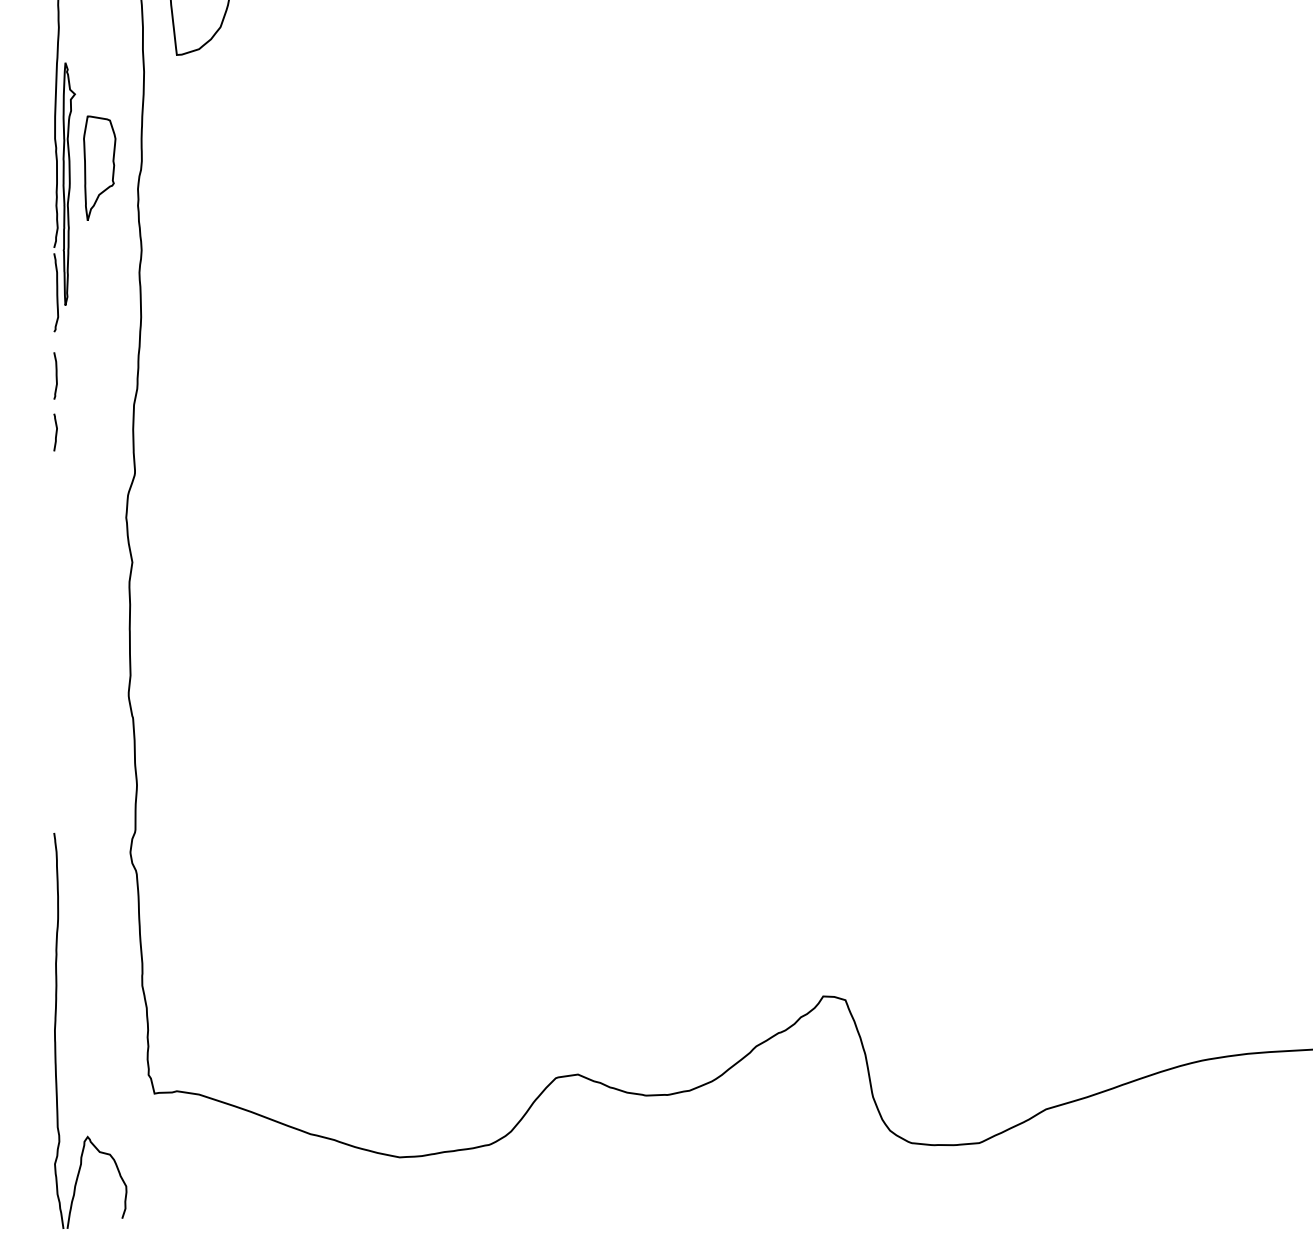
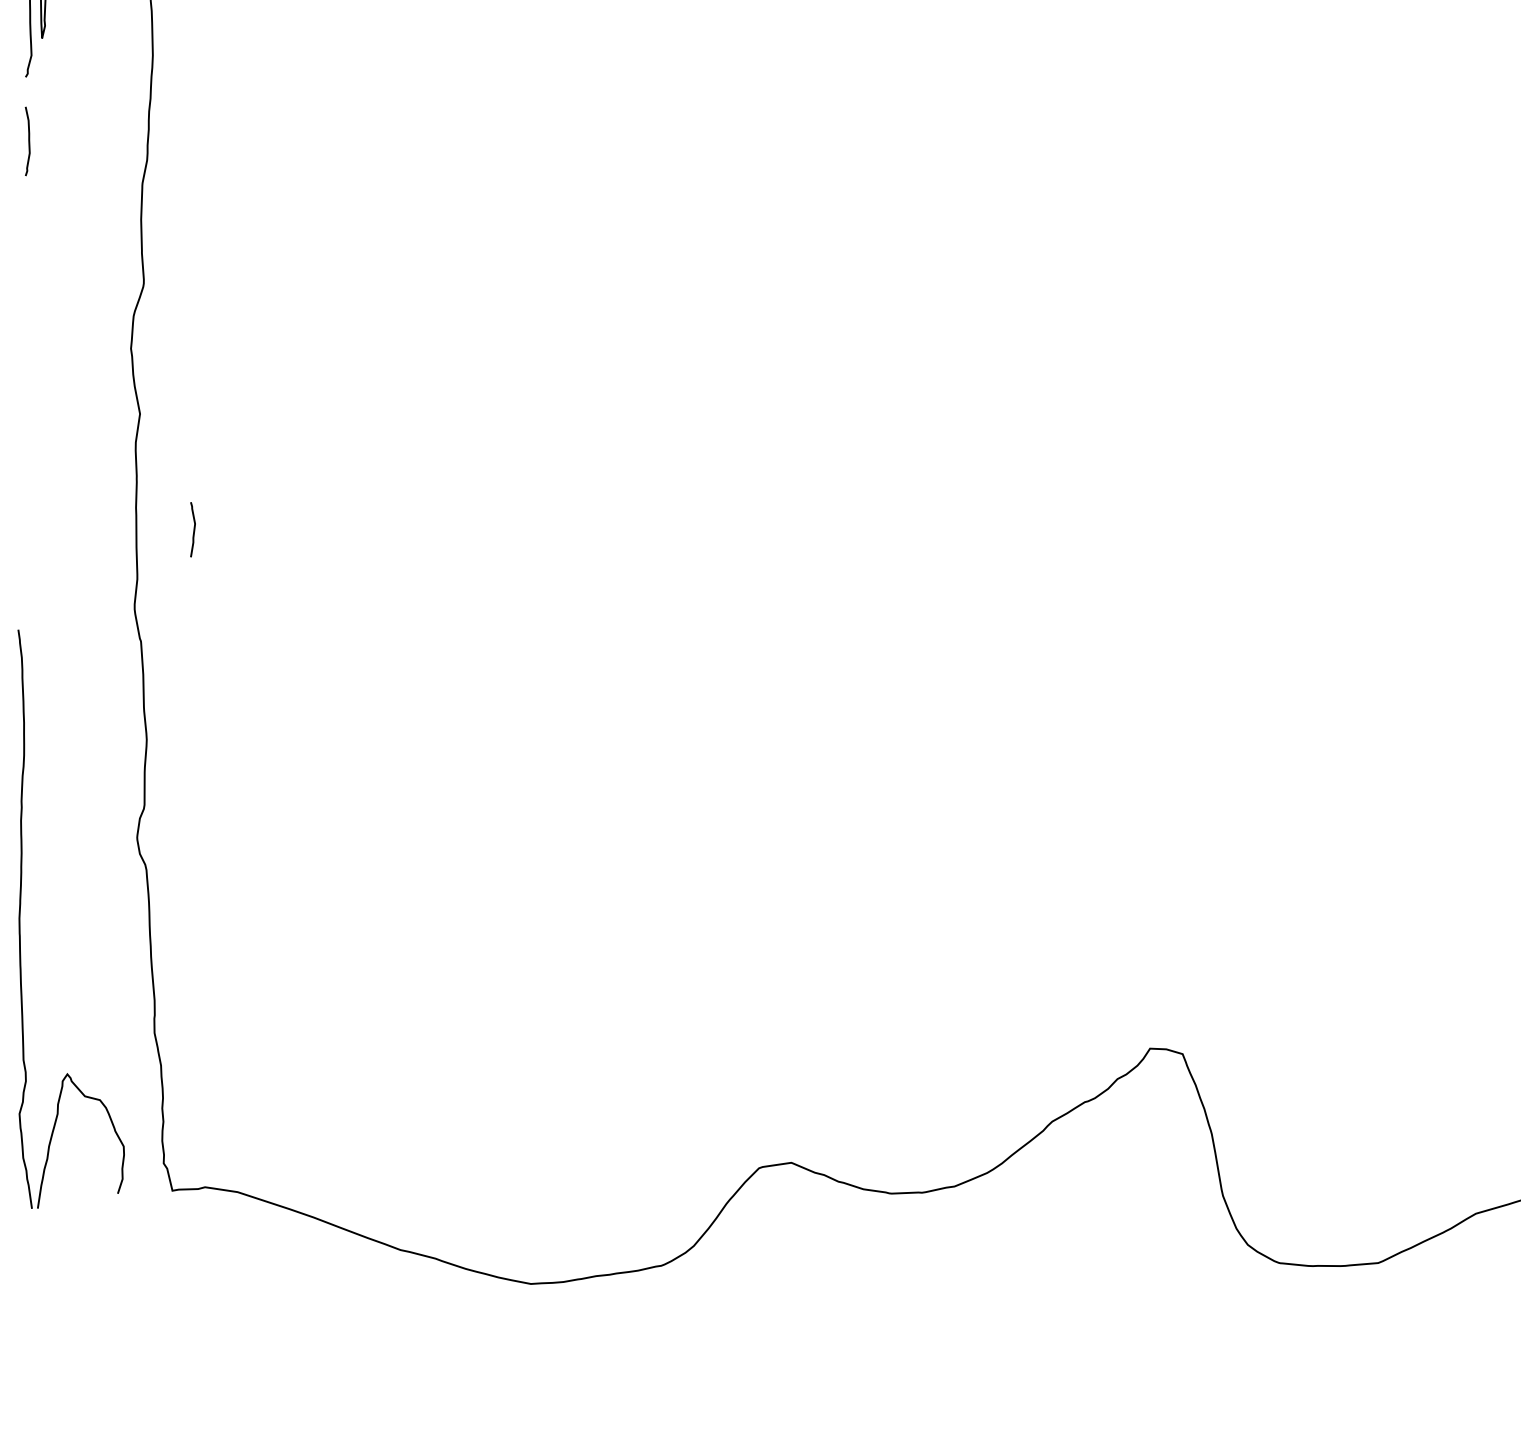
curve: (55, 432) -> (192, 529), moved
part: (56, 1025) -> (21, 911), moved

